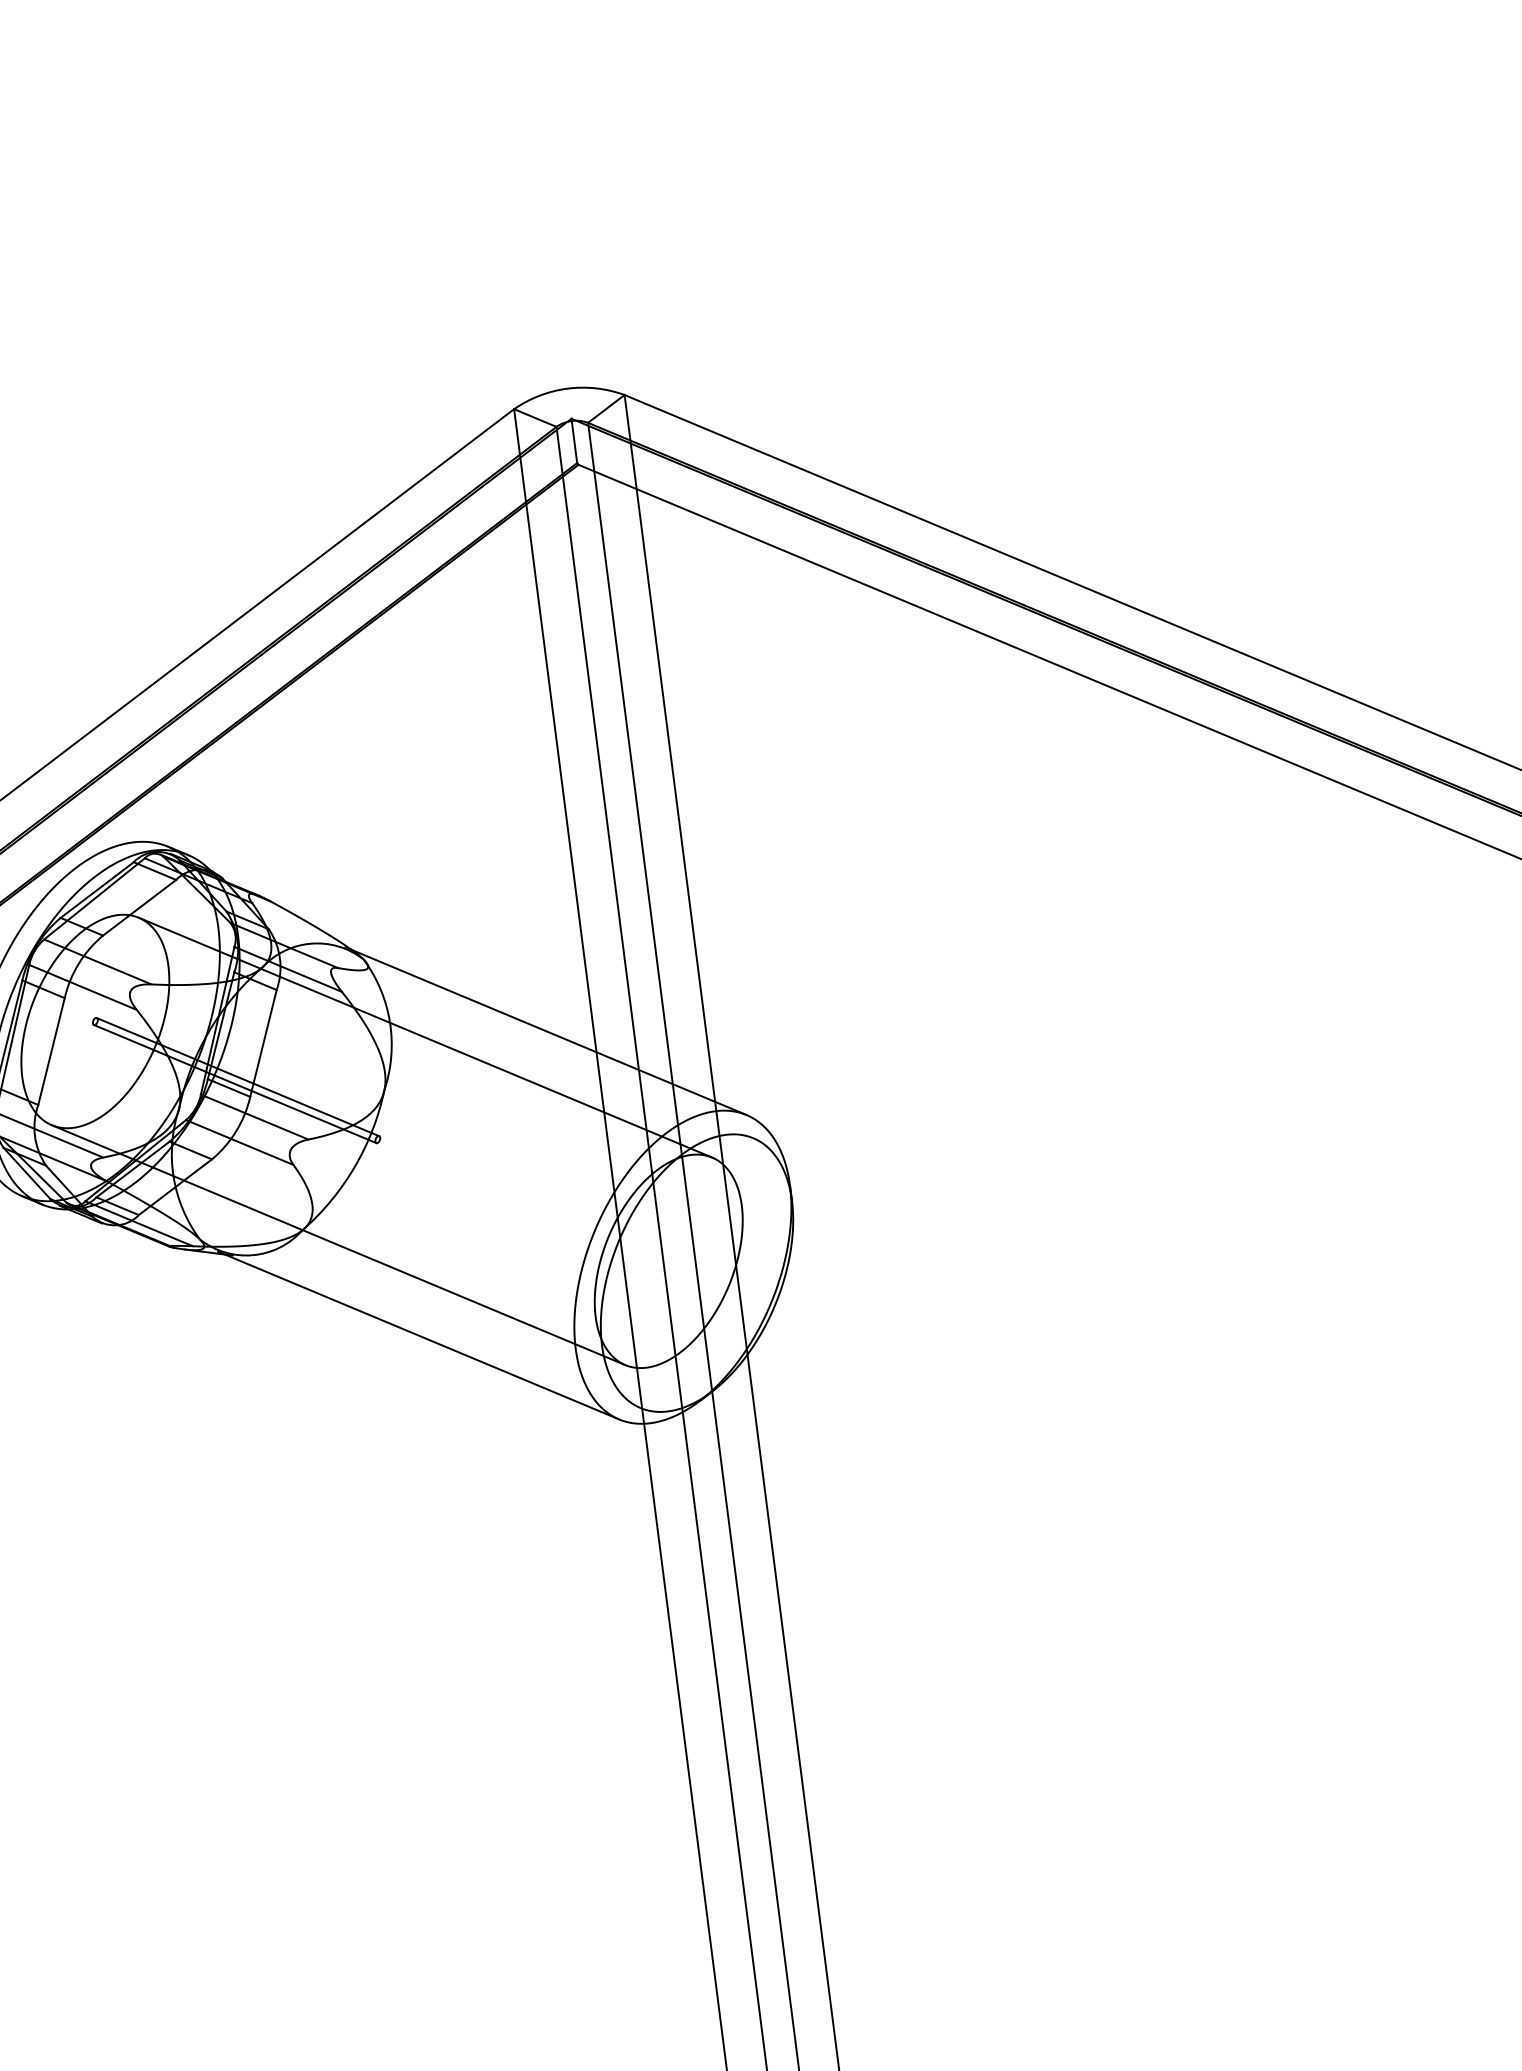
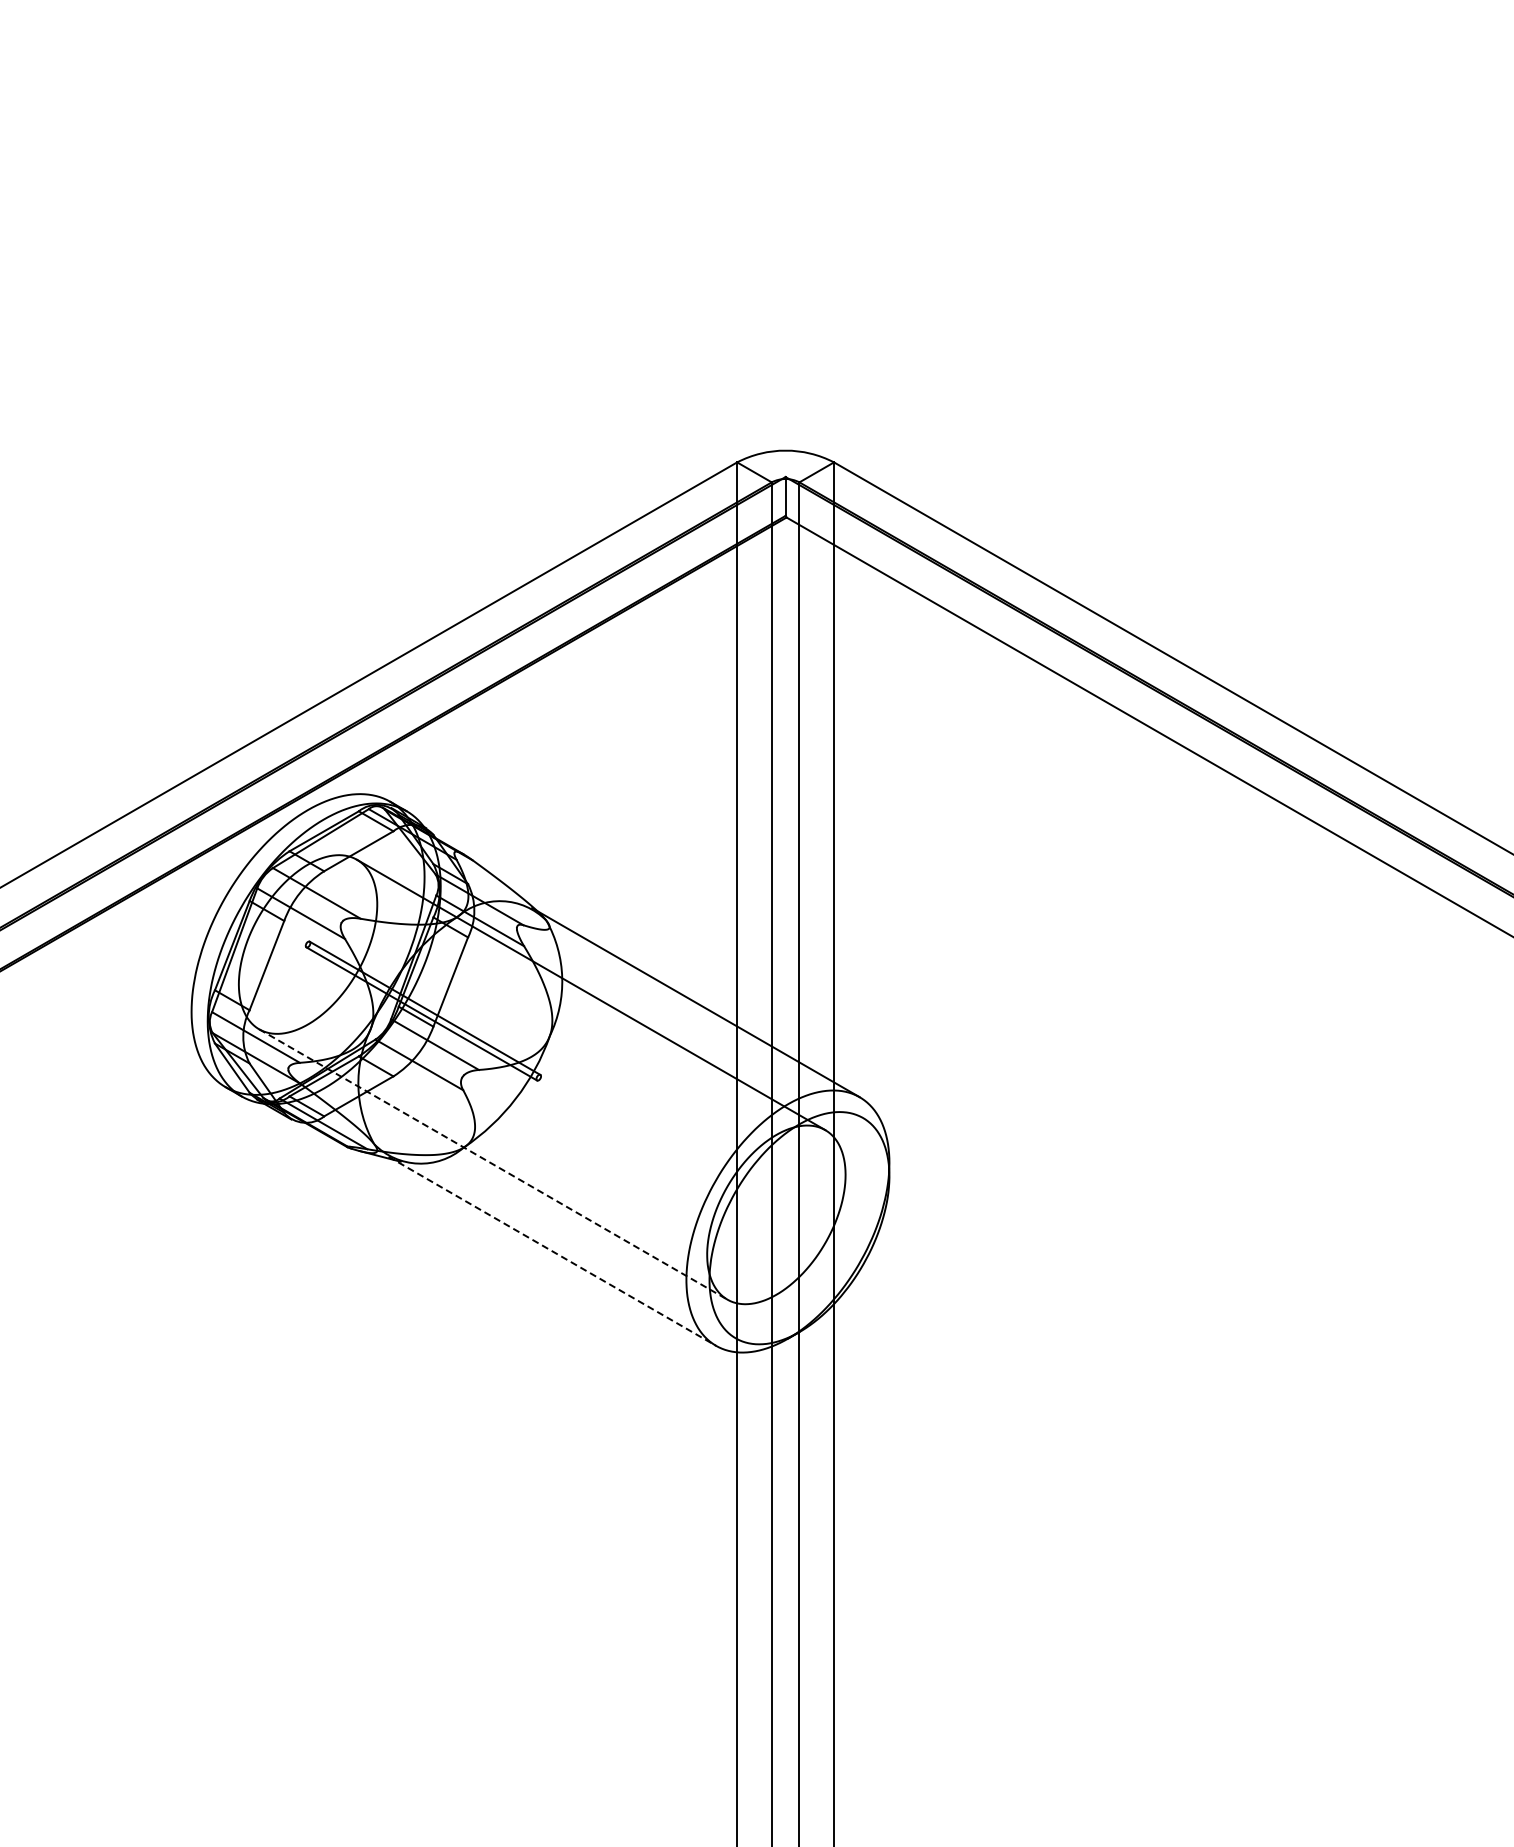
line: (338, 1245) -> (493, 1164), solid -> dashed
line: (418, 1335) -> (552, 1251), solid -> dashed

